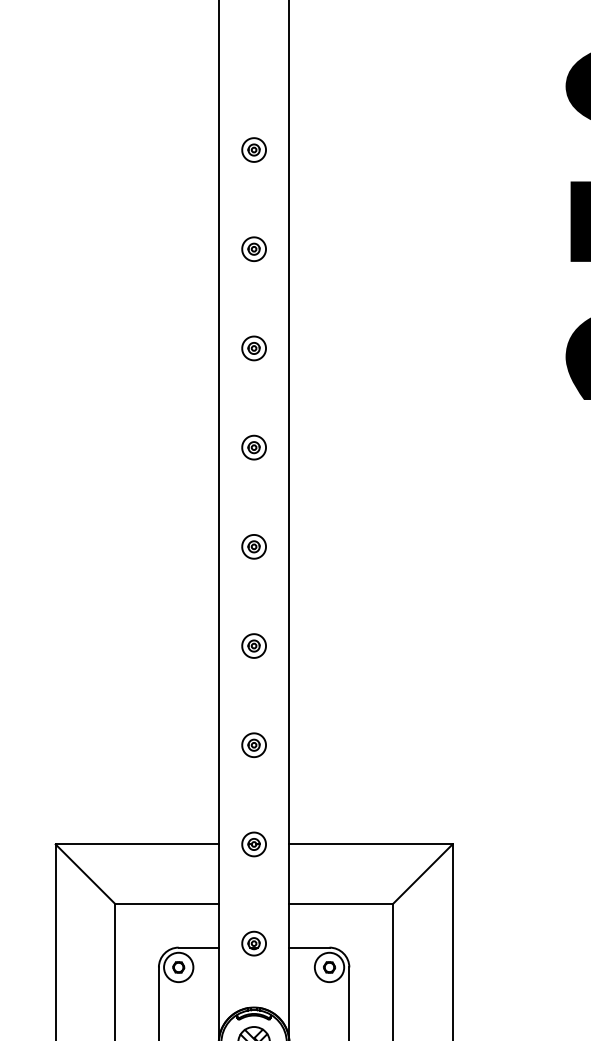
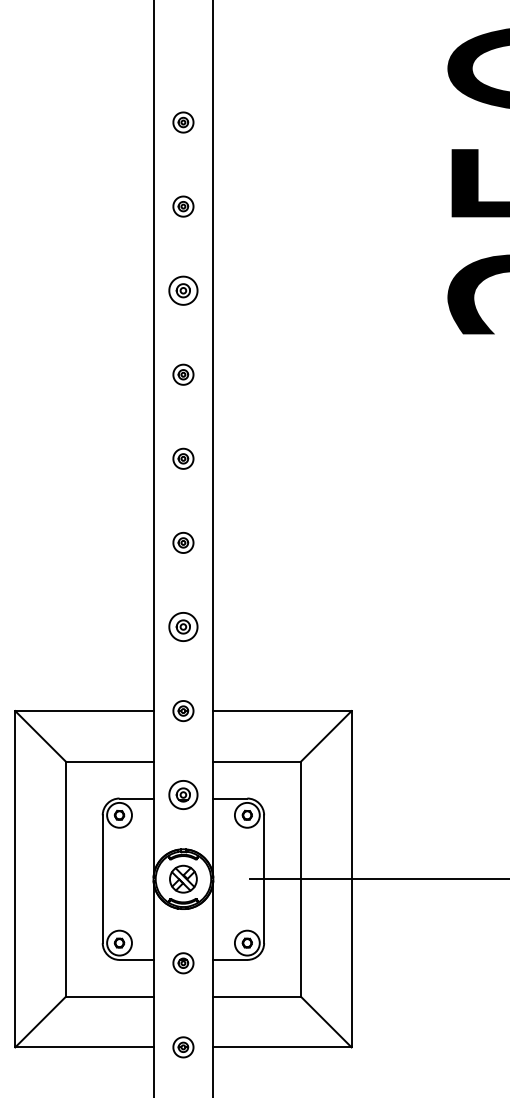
part: (254, 348) -> (183, 290), size x1.4
part: (254, 744) -> (183, 626), size x1.4
part: (254, 944) -> (183, 795), size x1.4

